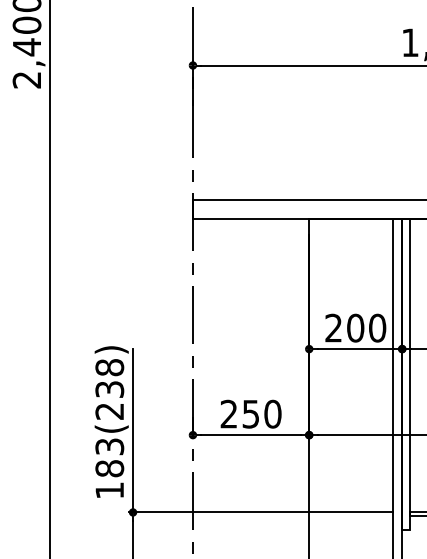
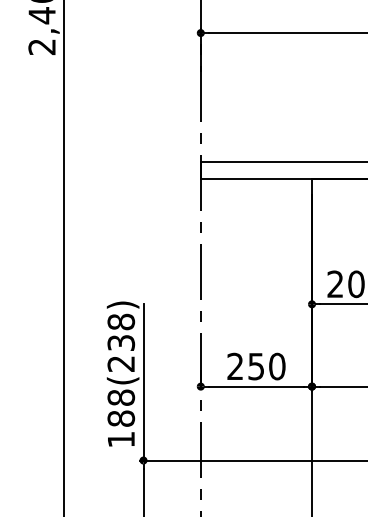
text: (109, 446) -> (121, 397), 183(238) -> 188(238)

